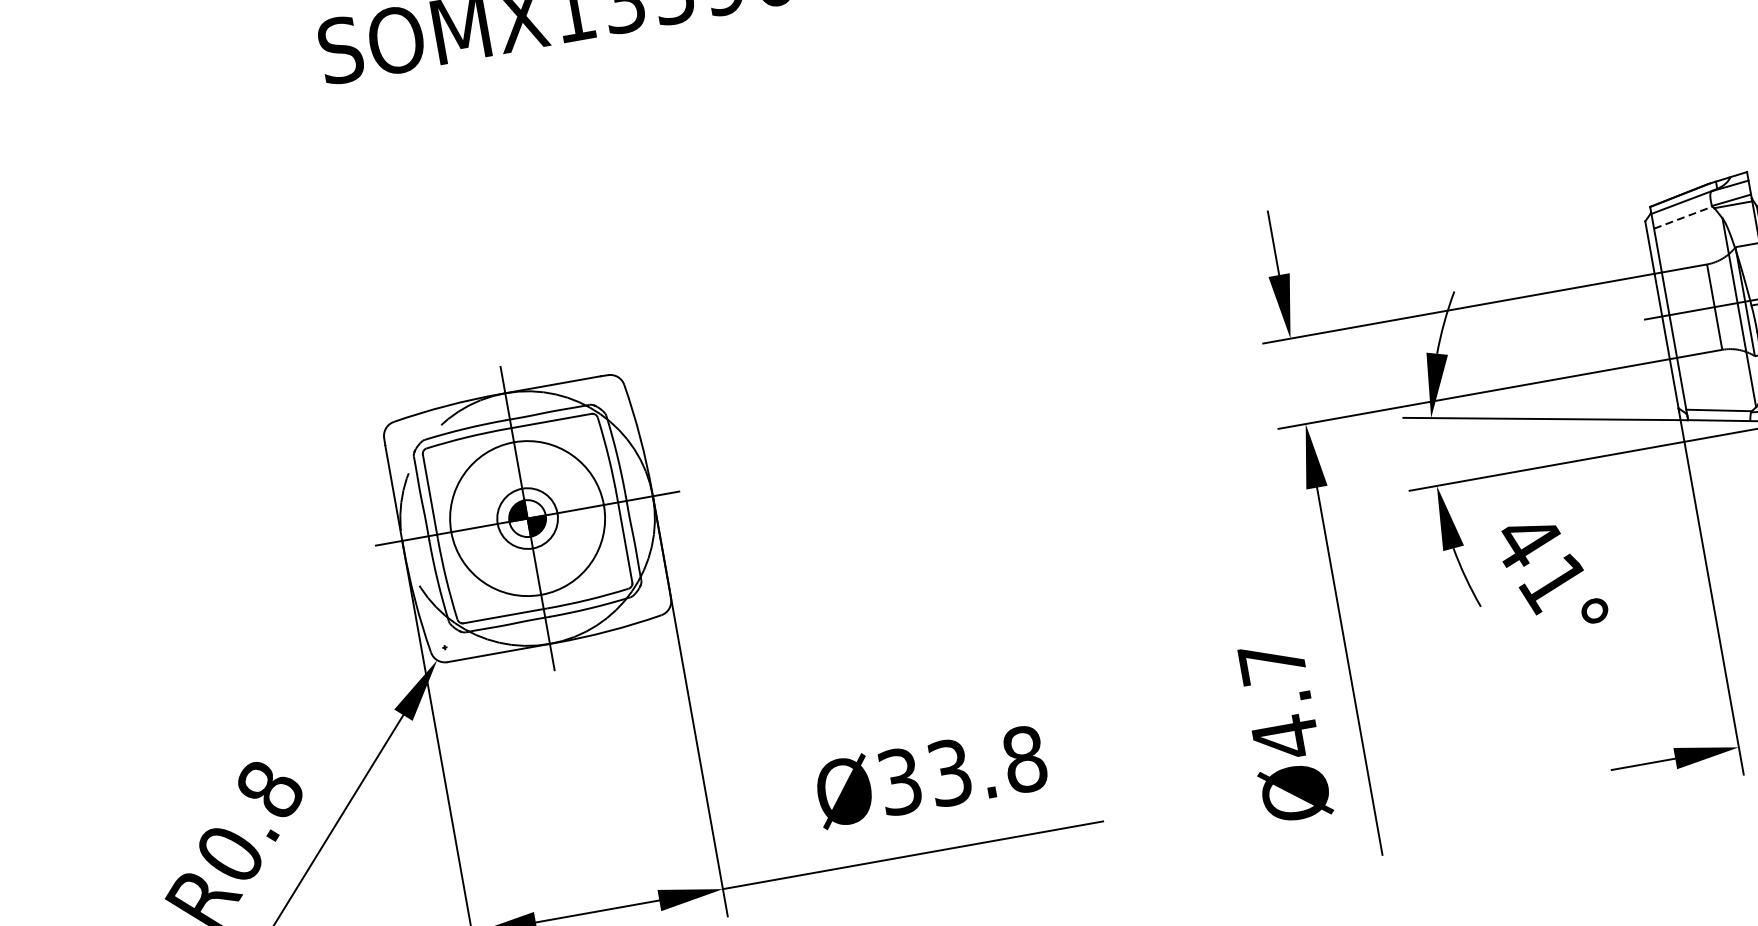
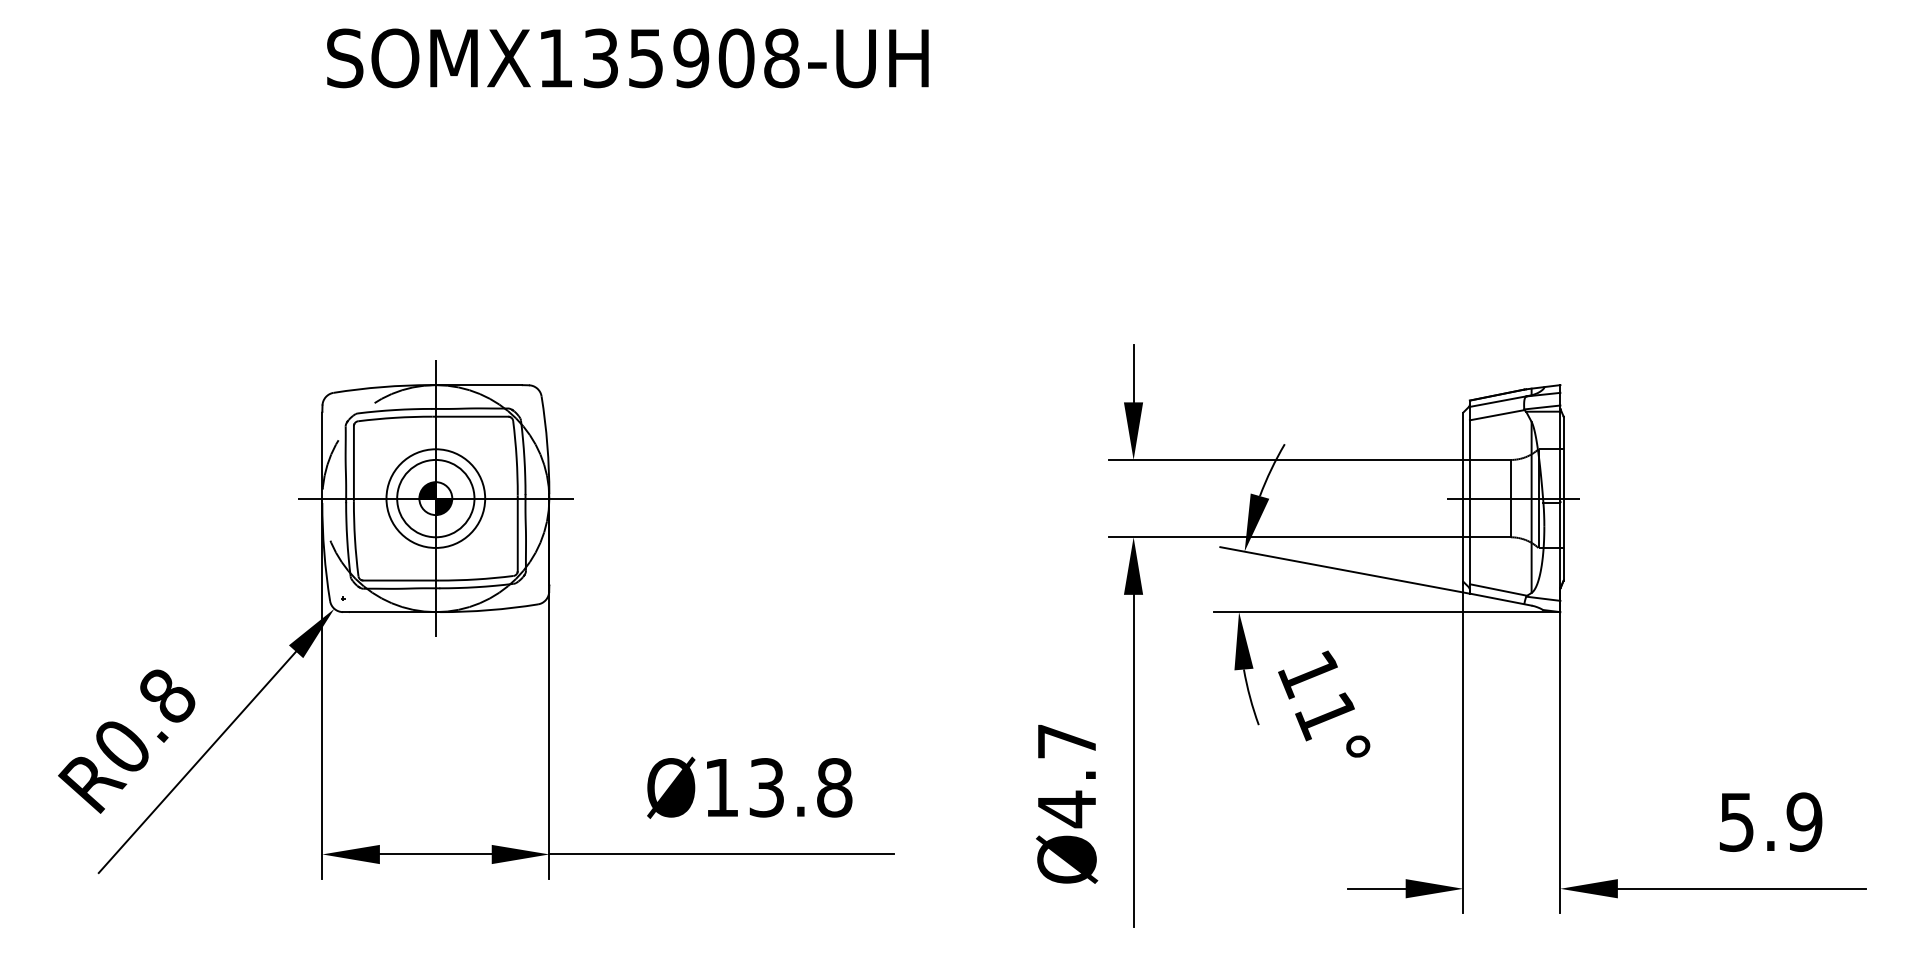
line: (1683, 217) -> (1497, 415), dashed -> solid
circle: (527, 518) -> (435, 498), size x0.71
circle: (527, 518) -> (435, 498), size x1.43
text: (1526, 540) -> (1309, 674), 41° -> 11°
text: (899, 781) -> (721, 787), Ø33.8 -> Ø13.8

